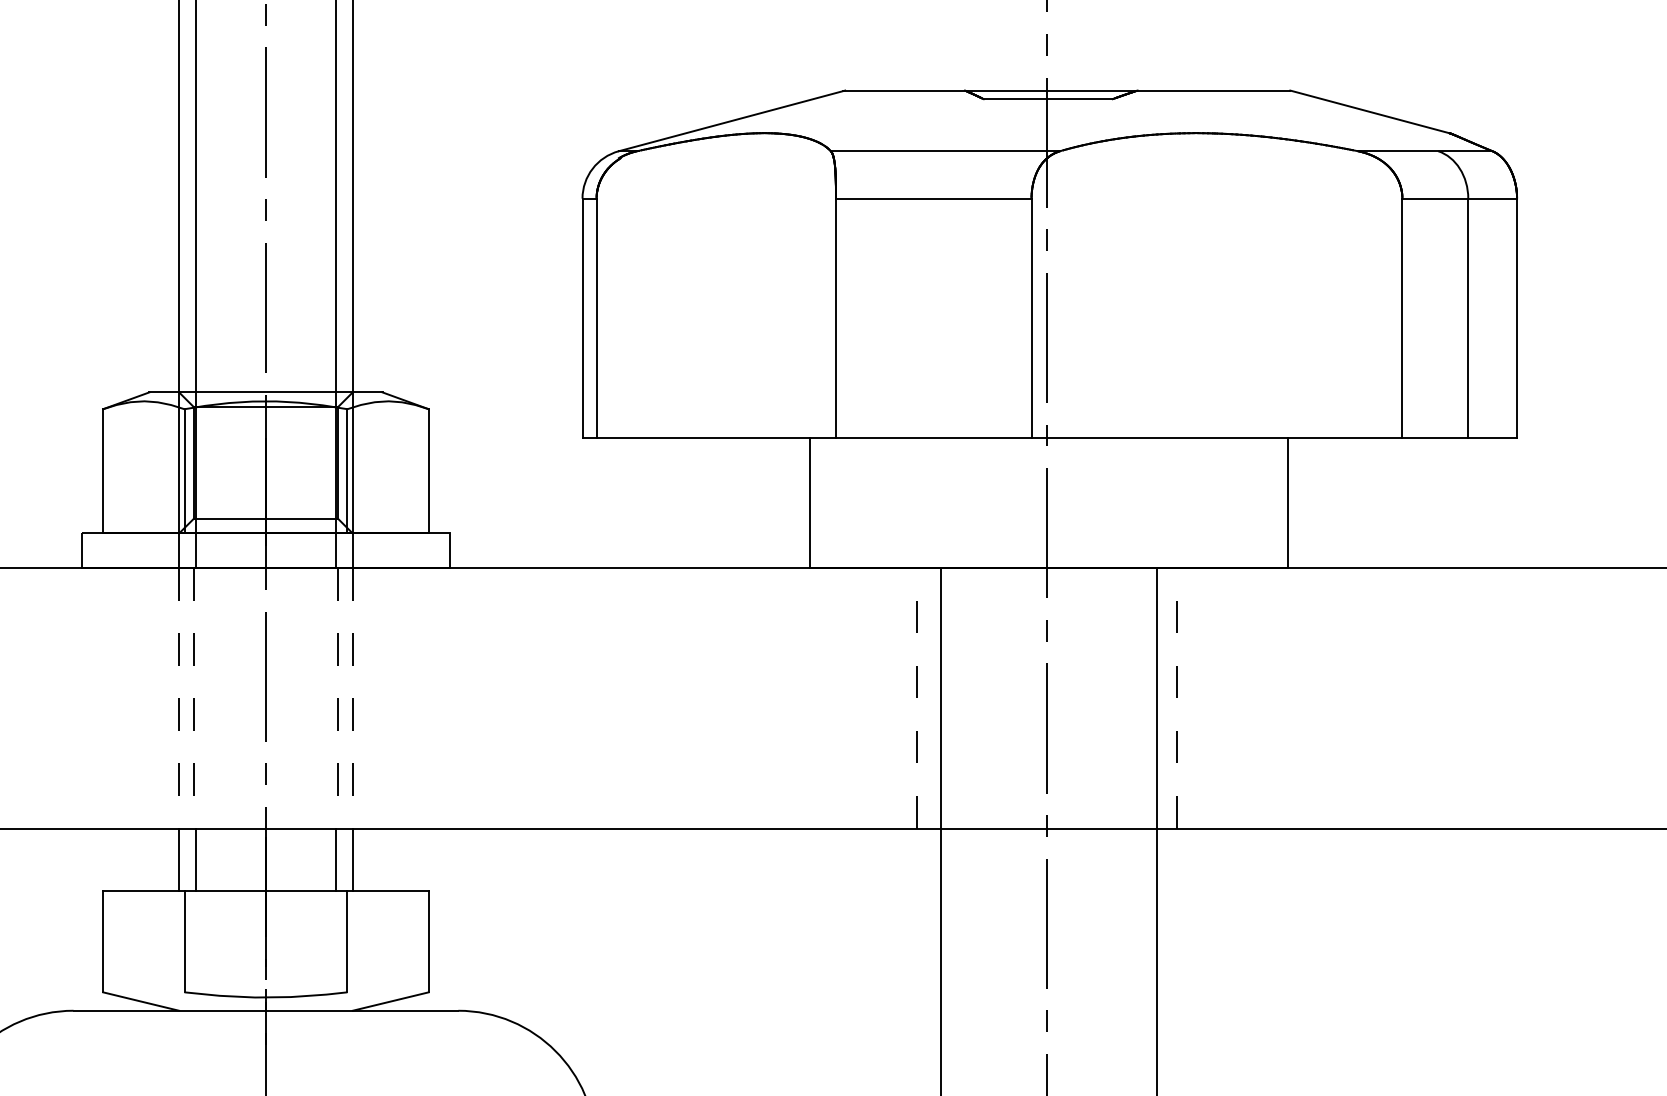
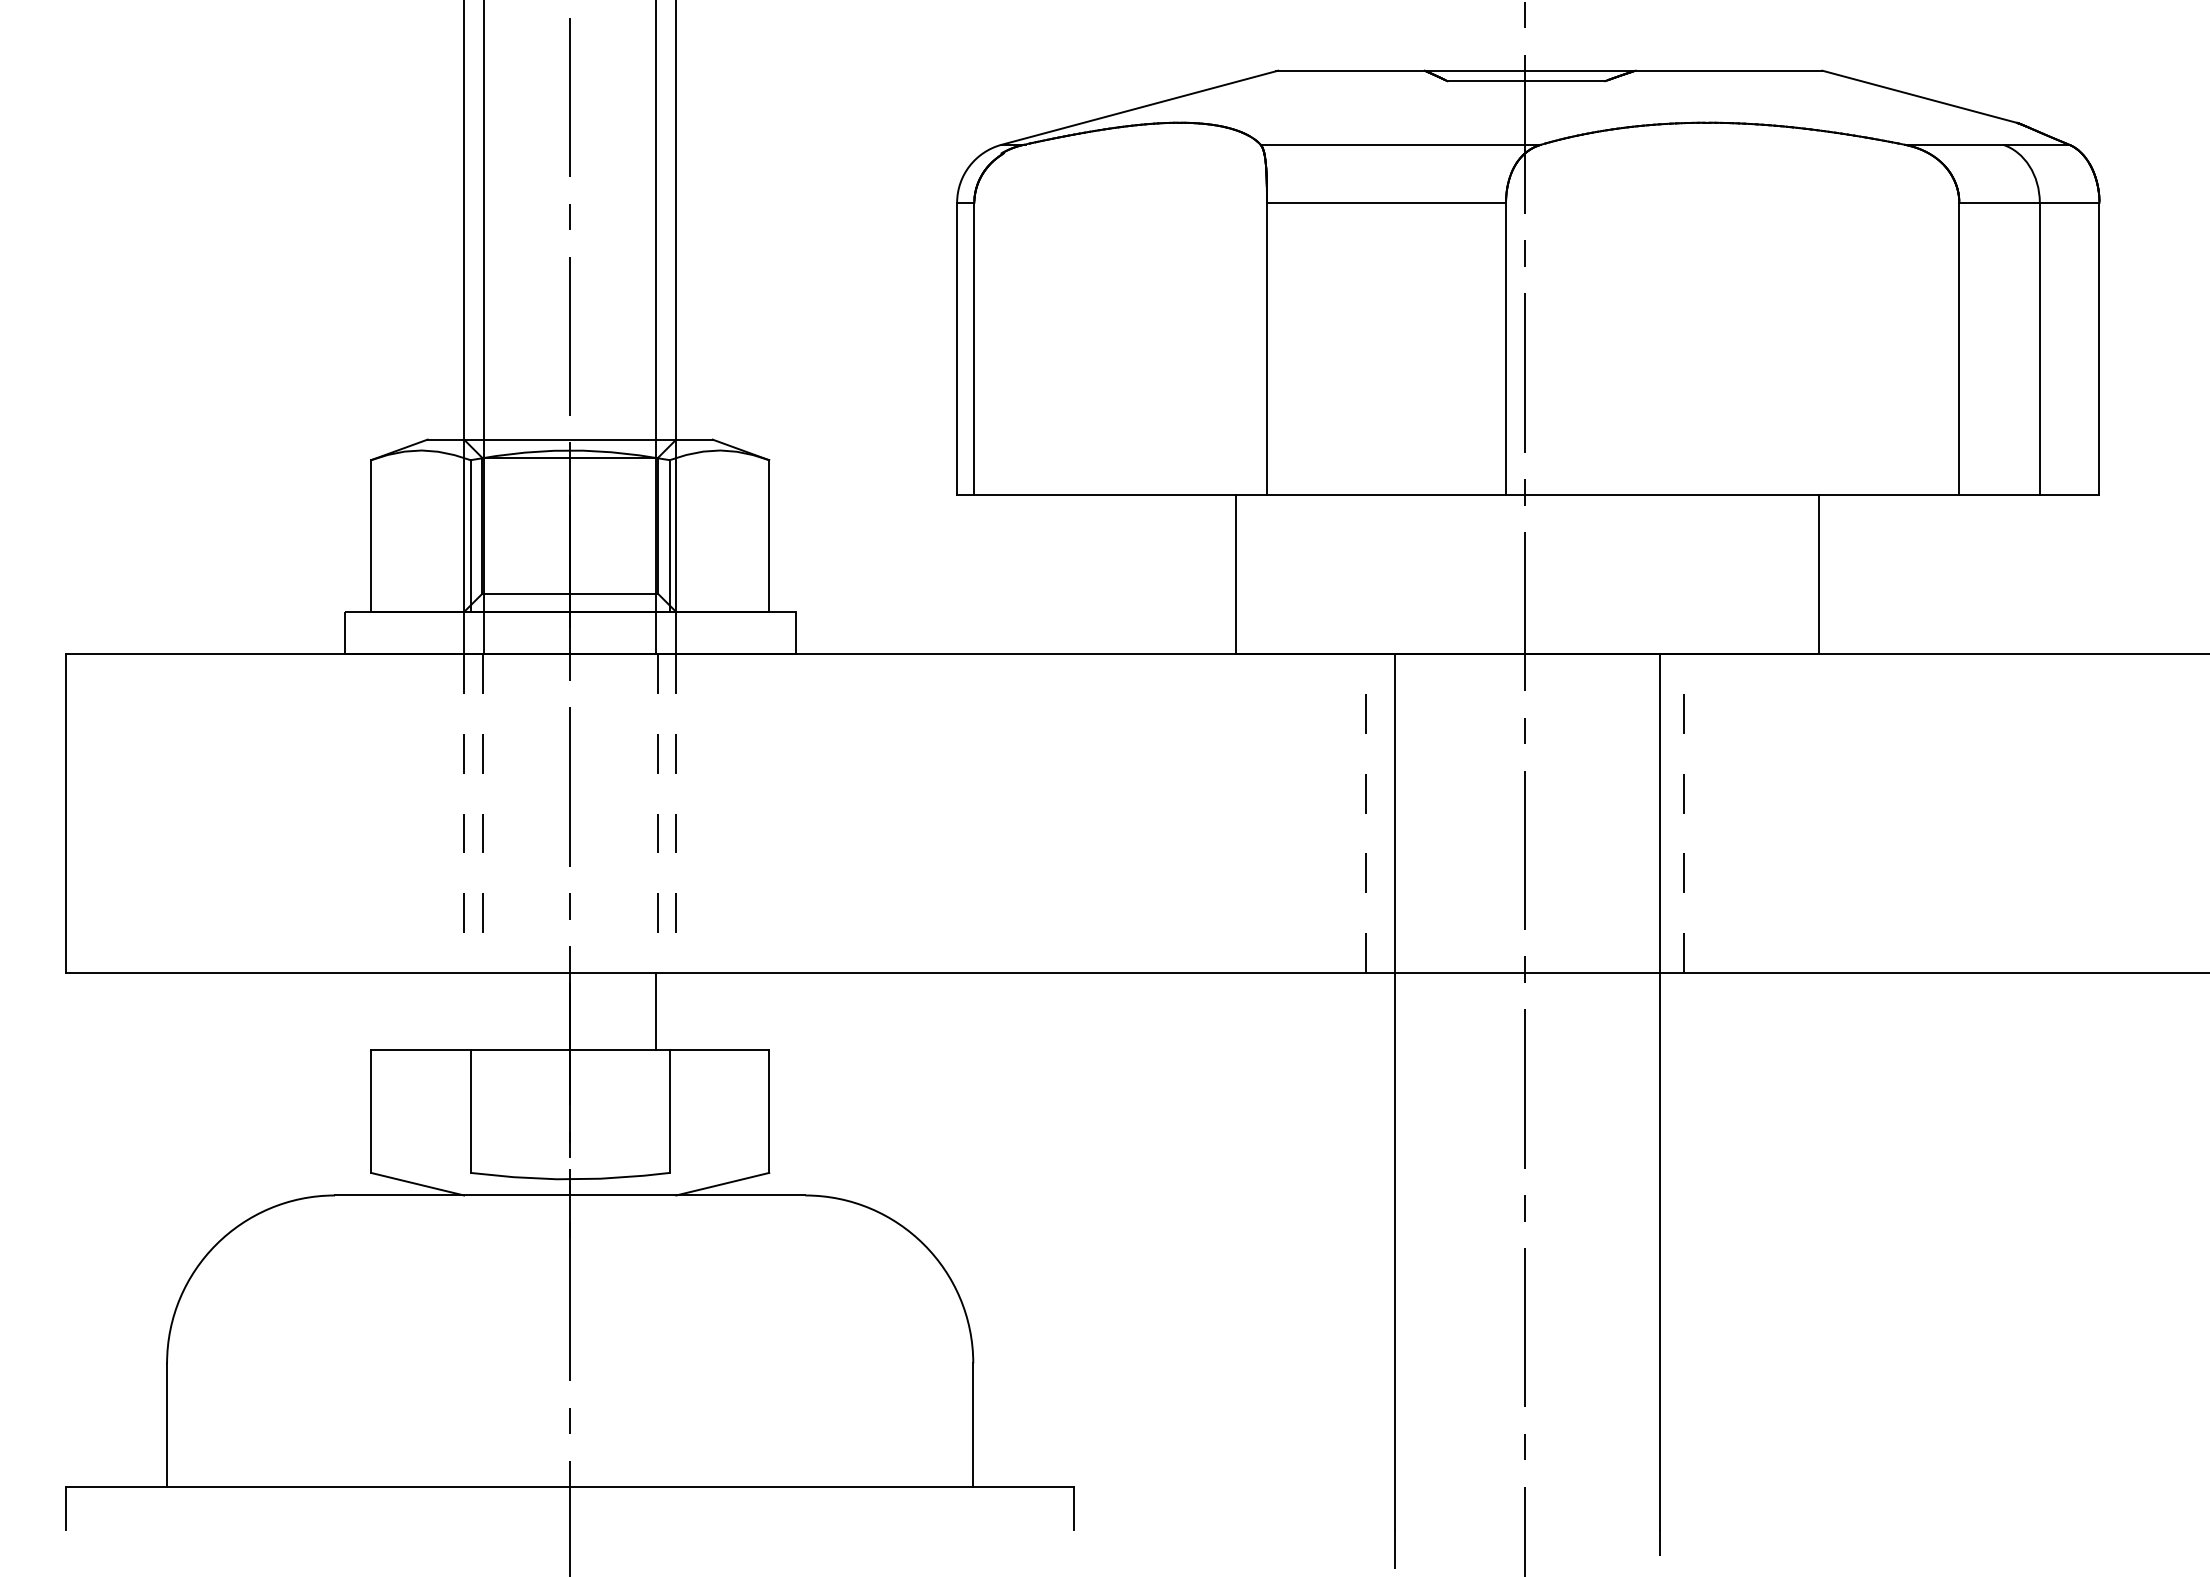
line: (179, 859) -> (464, 1010), removed
line: (195, 859) -> (484, 1010), removed
line: (352, 859) -> (676, 1010), removed

